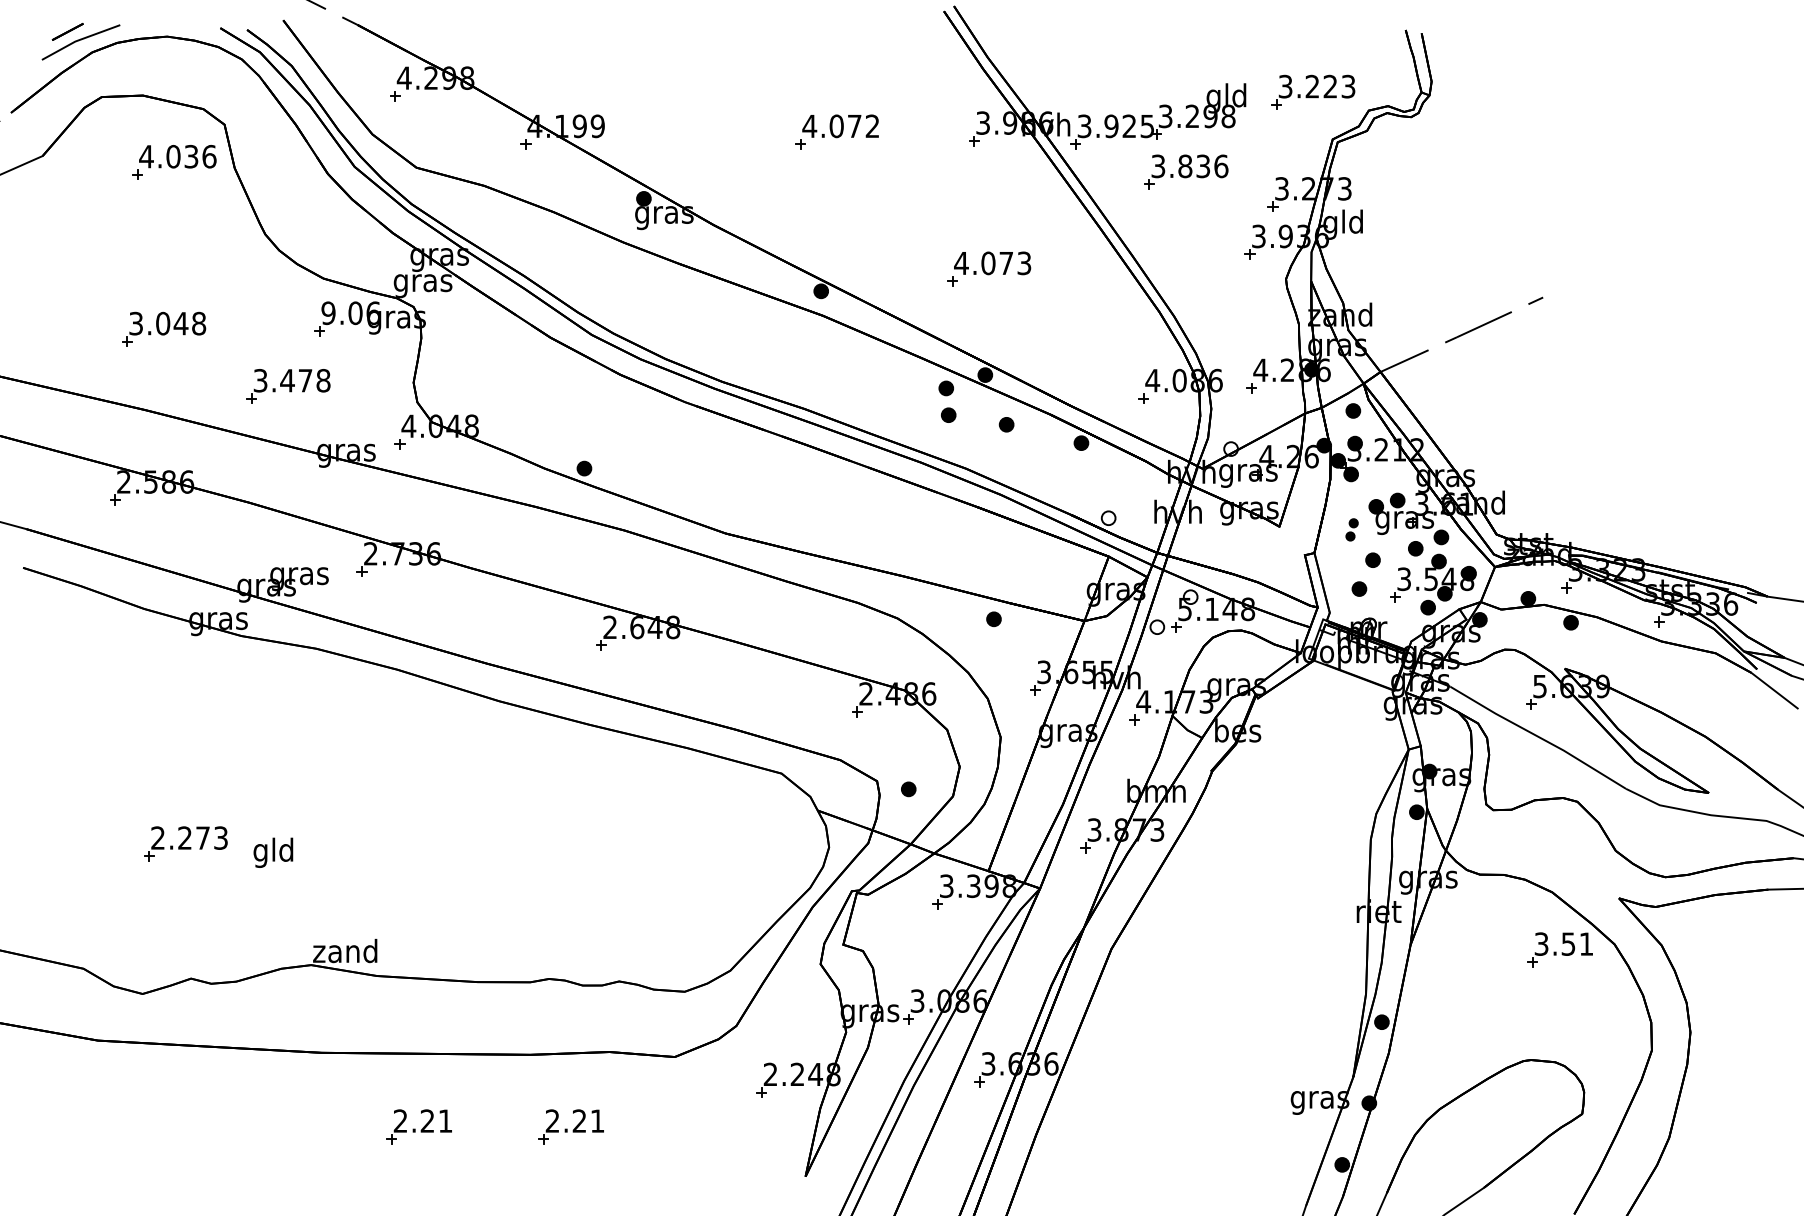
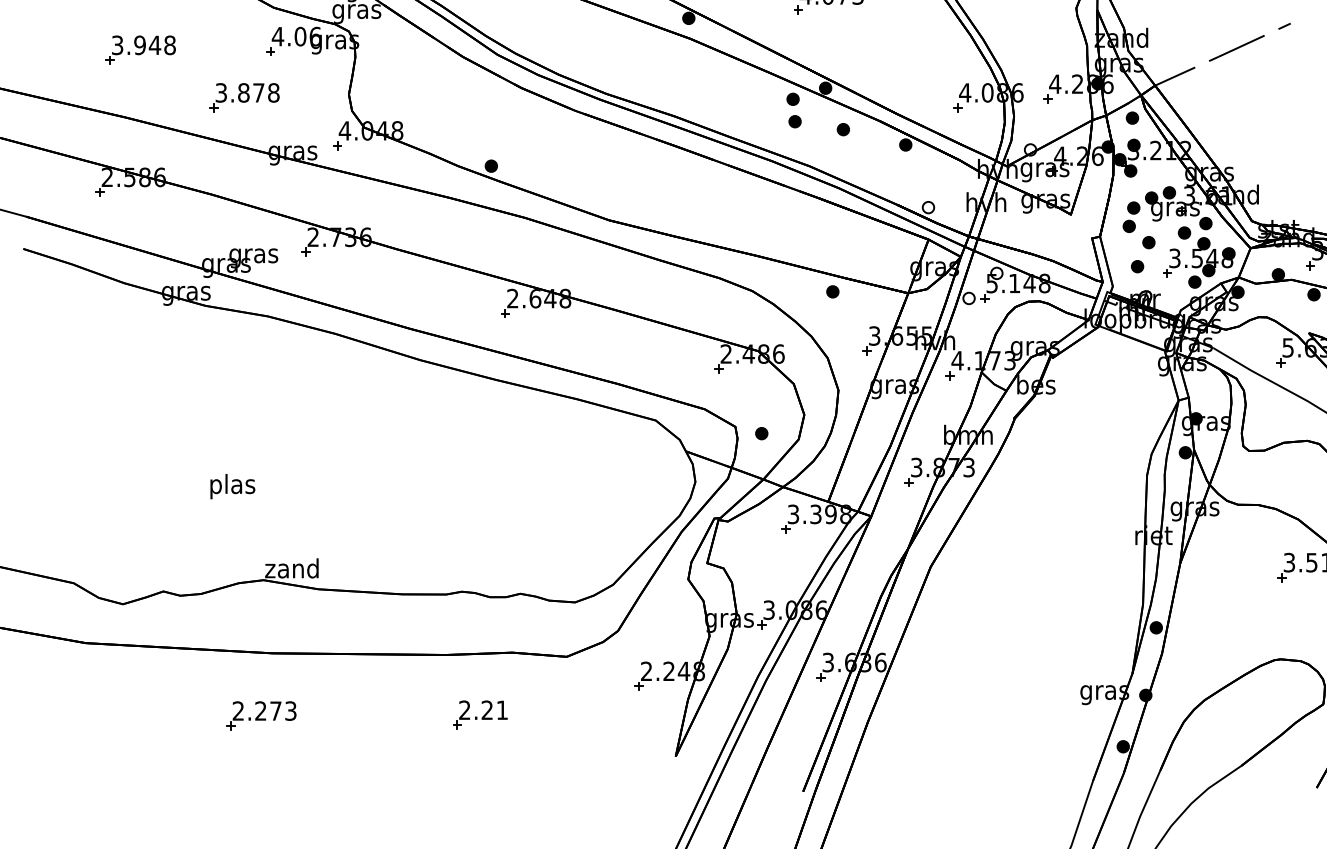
text: (328, 313) -> (277, 36), 9.06 -> 4.06
text: (163, 323) -> (140, 45), 3.048 -> 3.948
text: (287, 380) -> (243, 92), 3.478 -> 3.878
part: (1351, 529) -> (1130, 216), size x1.67
part: (185, 843) -> (261, 715), moved
text: (274, 852) -> (232, 486), gld -> plas
part: (418, 1126) -> (353, 714), removed

